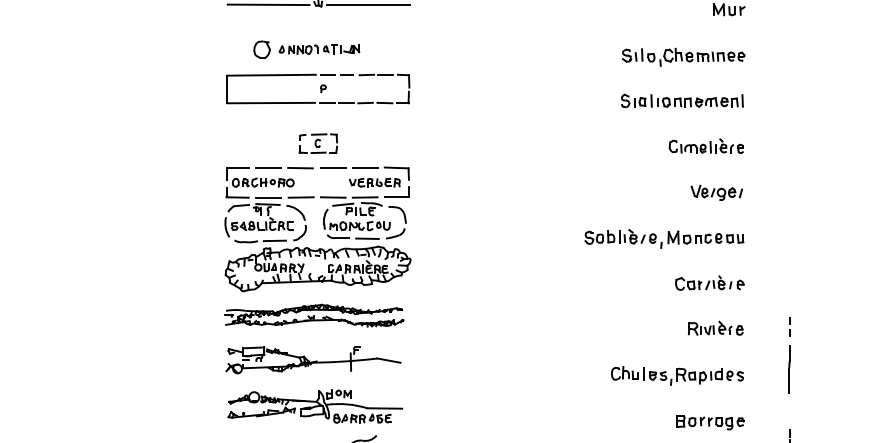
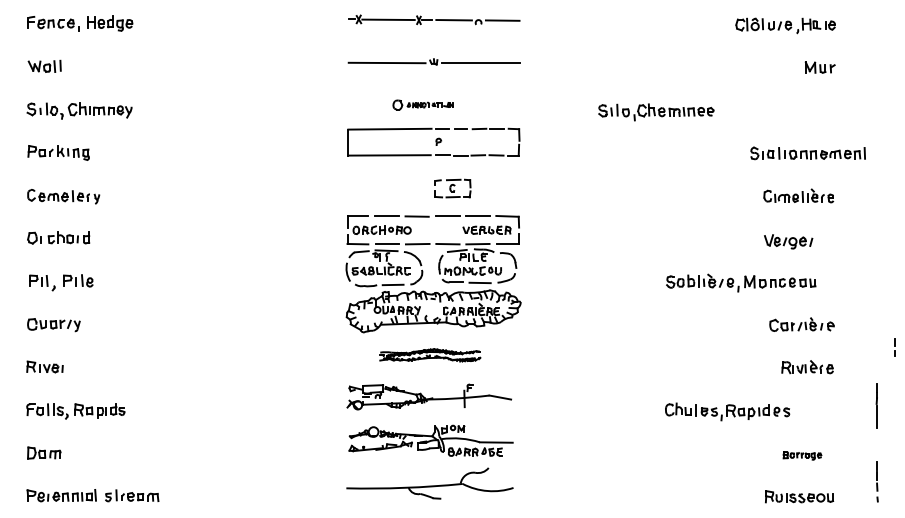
part: (306, 48) -> (422, 104), size x0.6
part: (683, 57) -> (656, 112), moved
part: (681, 101) -> (807, 153), moved
part: (317, 143) -> (452, 188), moved
part: (716, 192) -> (788, 241), moved
part: (664, 238) -> (741, 282), moved
part: (313, 315) -> (429, 355), size x0.6
line: (789, 325) -> (894, 346), moved
part: (677, 375) -> (727, 411), moved
part: (710, 422) -> (802, 455), size x0.6

